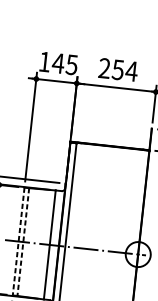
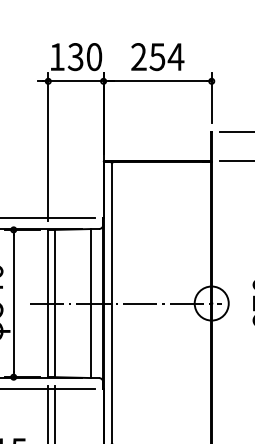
text: (64, 64) -> (84, 57), 145 -> 130
line: (18, 241) -> (48, 303), dashed -> solid
line: (23, 242) -> (54, 303), dashed -> solid

